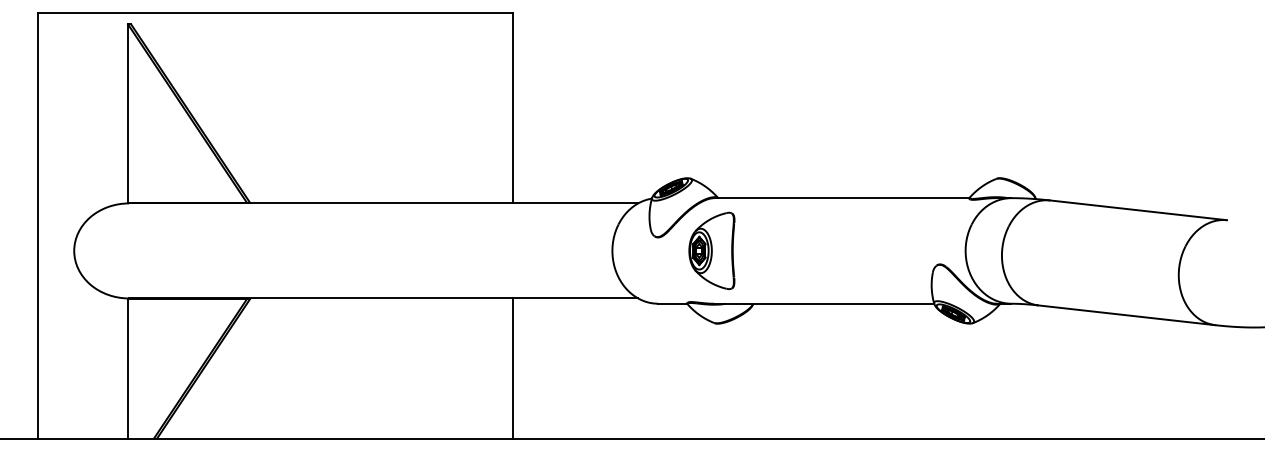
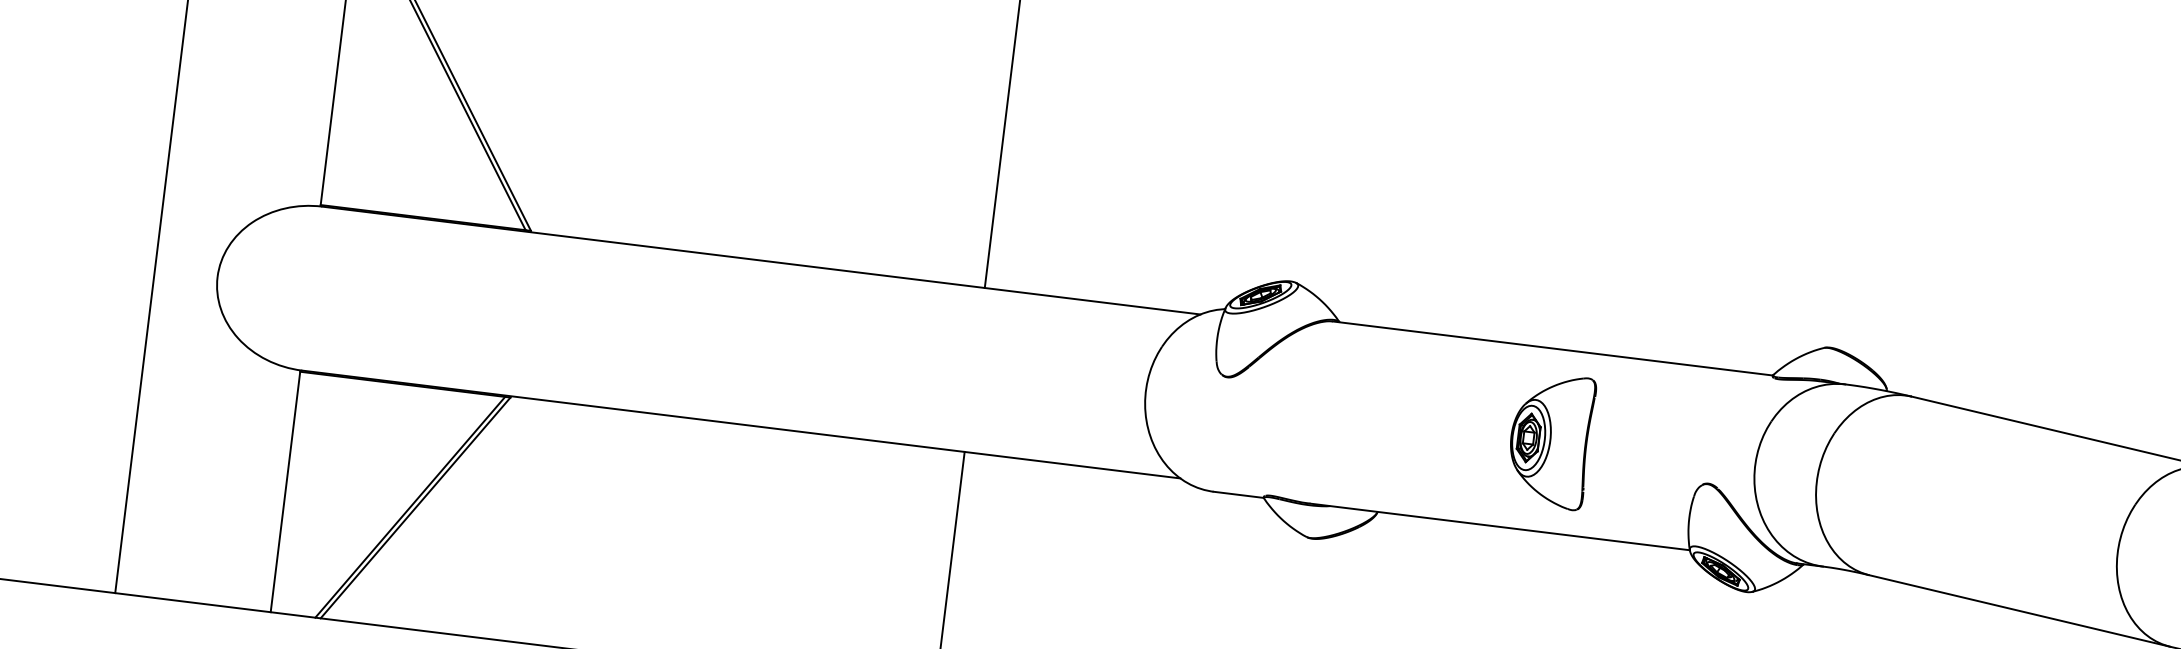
part: (711, 250) -> (1549, 439), moved

